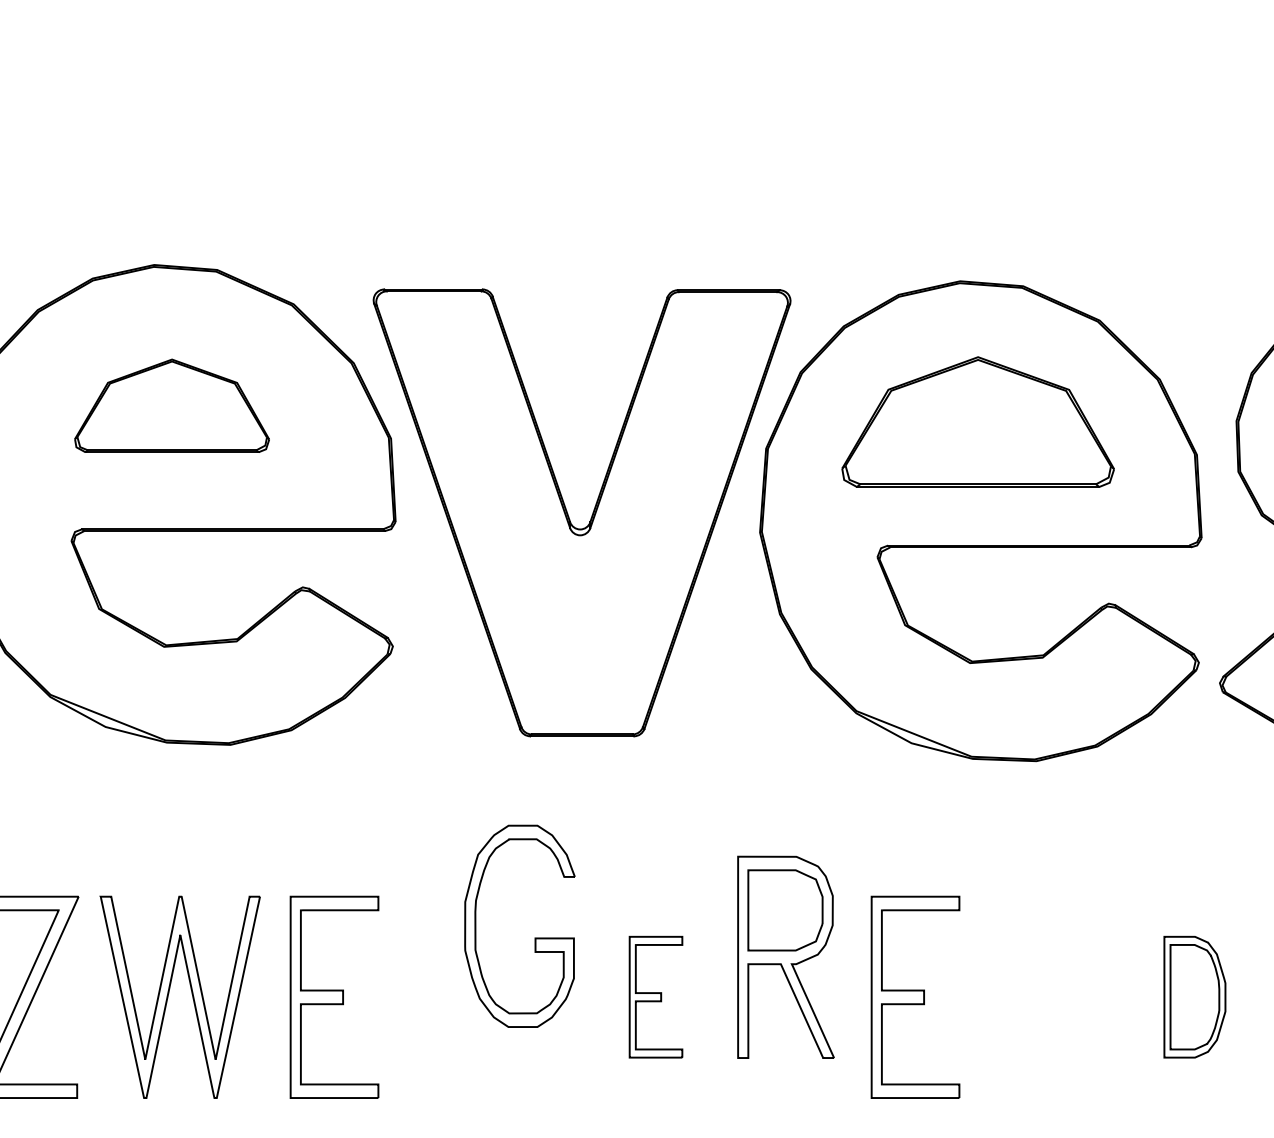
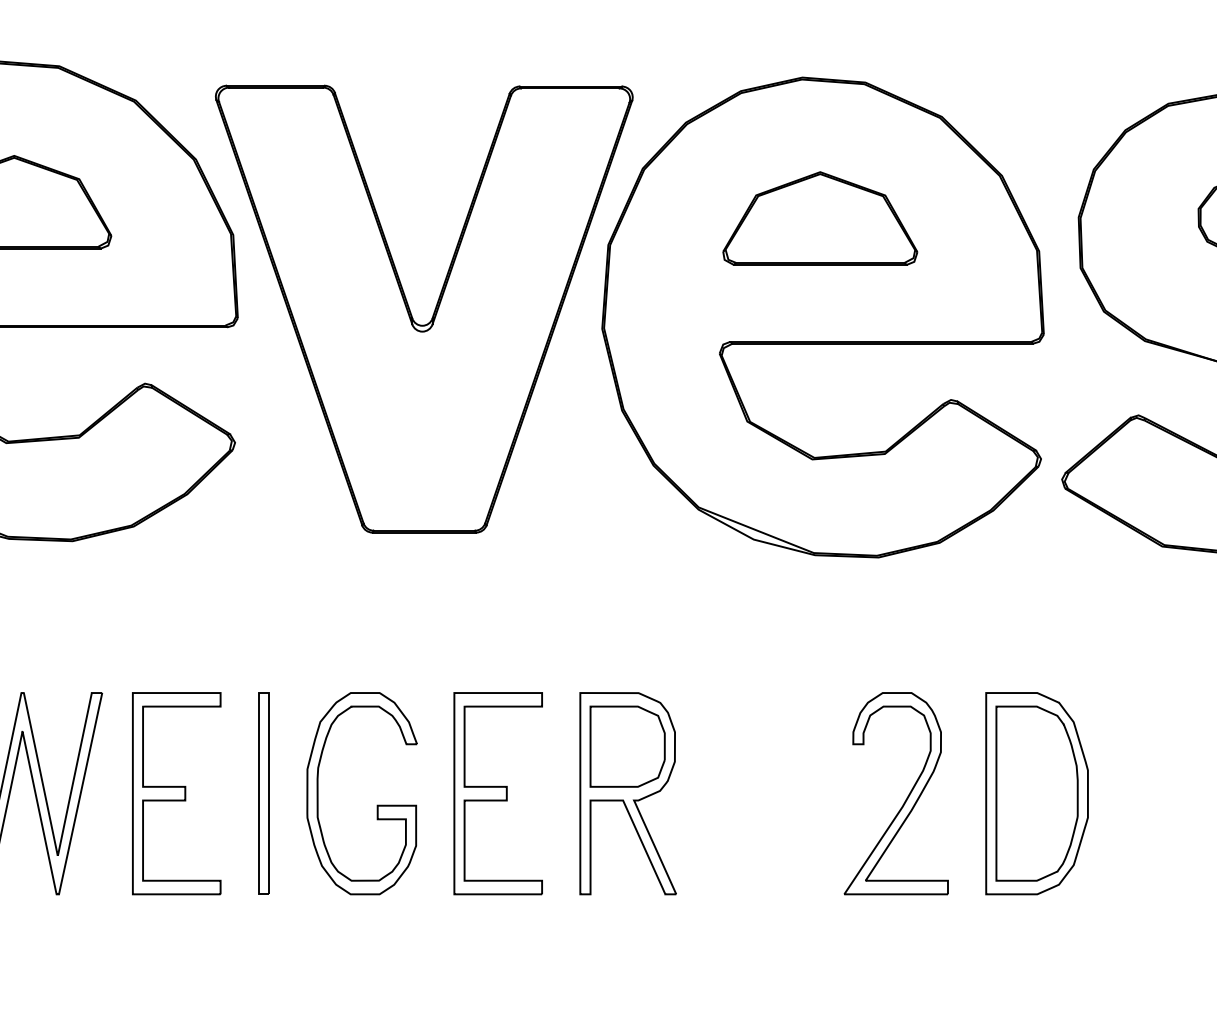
part: (977, 422) -> (819, 218), size x0.71
part: (534, 937) -> (376, 804), moved
part: (785, 956) -> (627, 792), moved
part: (655, 996) -> (497, 792), size x1.67
part: (915, 996) -> (757, 792), removed
part: (1194, 996) -> (1036, 792), size x1.67
part: (421, 997) -> (263, 793), added
part: (1063, 1002) -> (905, 798), added

